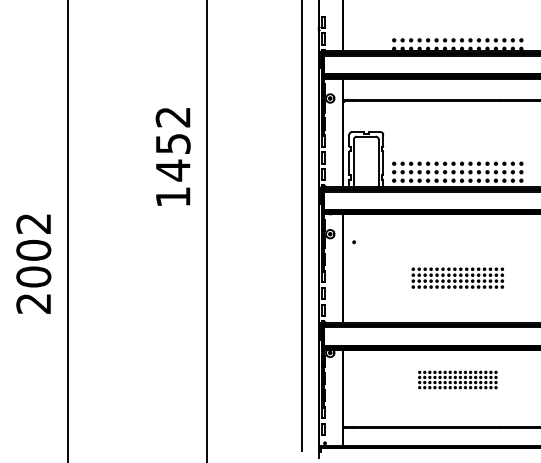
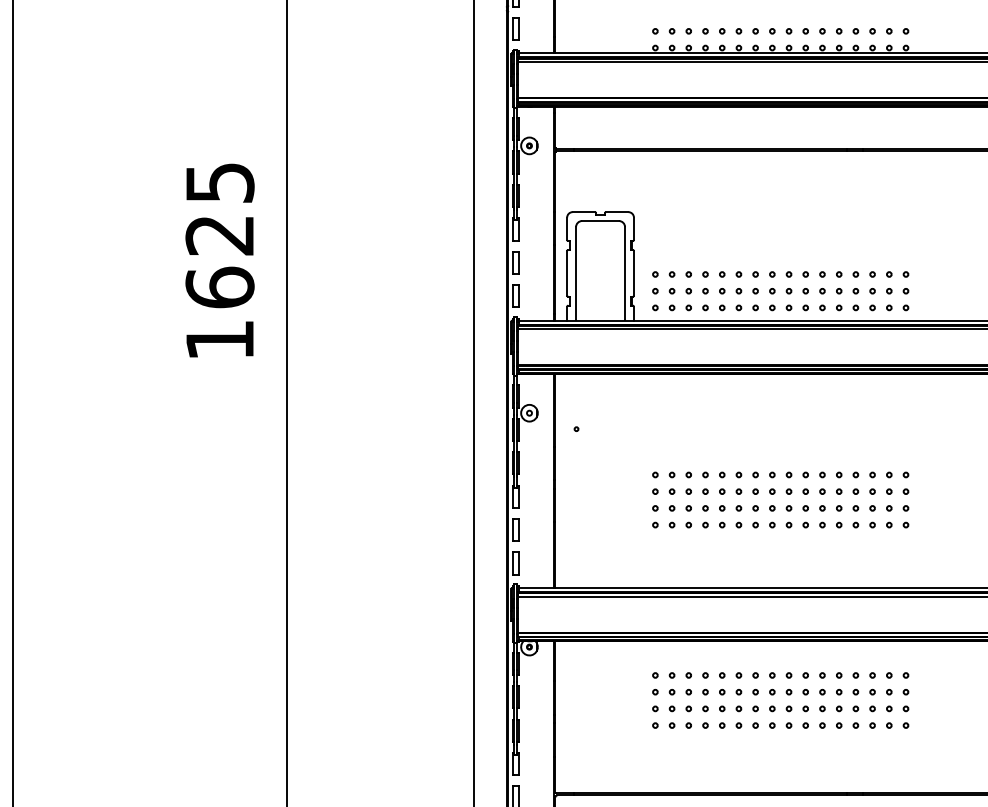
text: (172, 144) -> (218, 236), 1452 -> 1625
part: (457, 277) -> (780, 498), size x1.43
part: (457, 379) -> (780, 699), size x1.67

